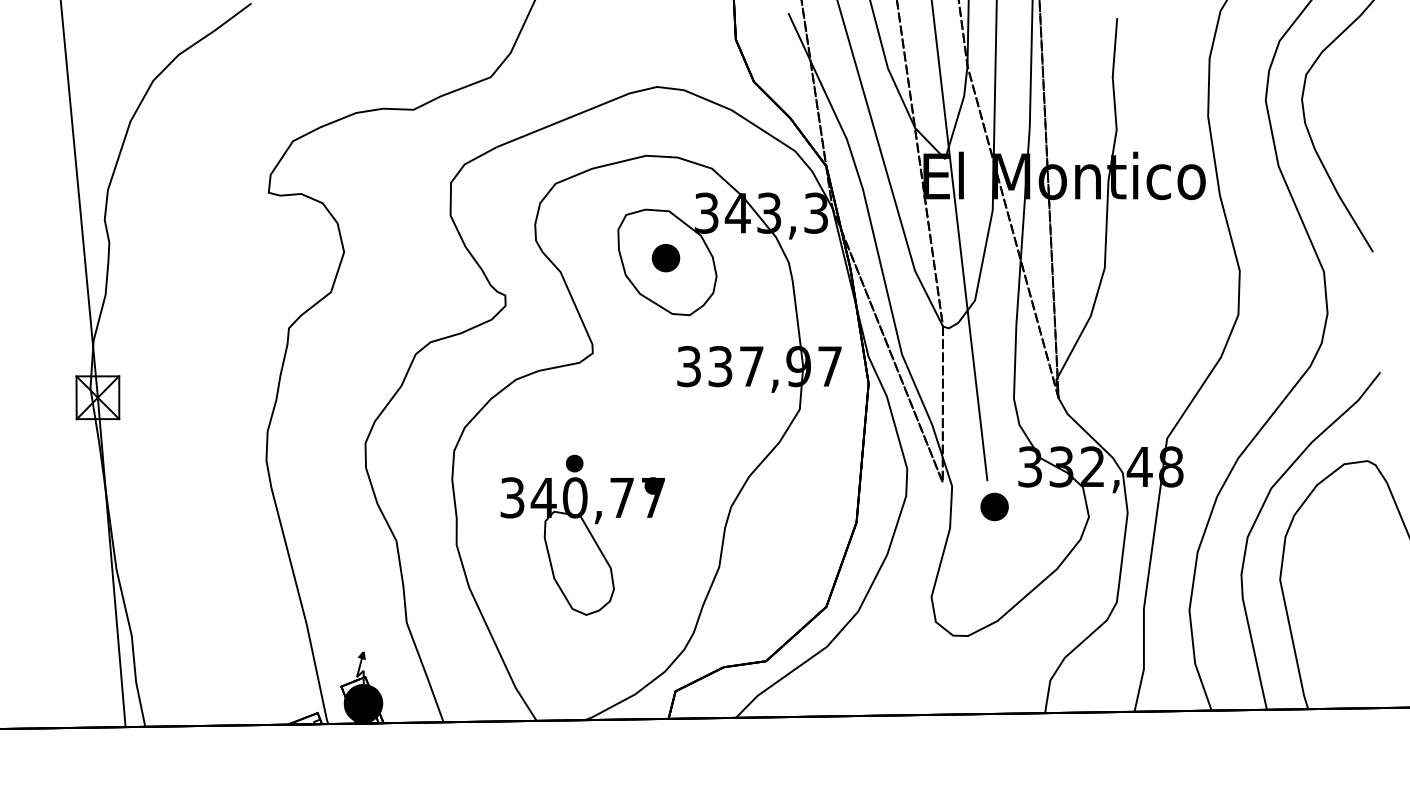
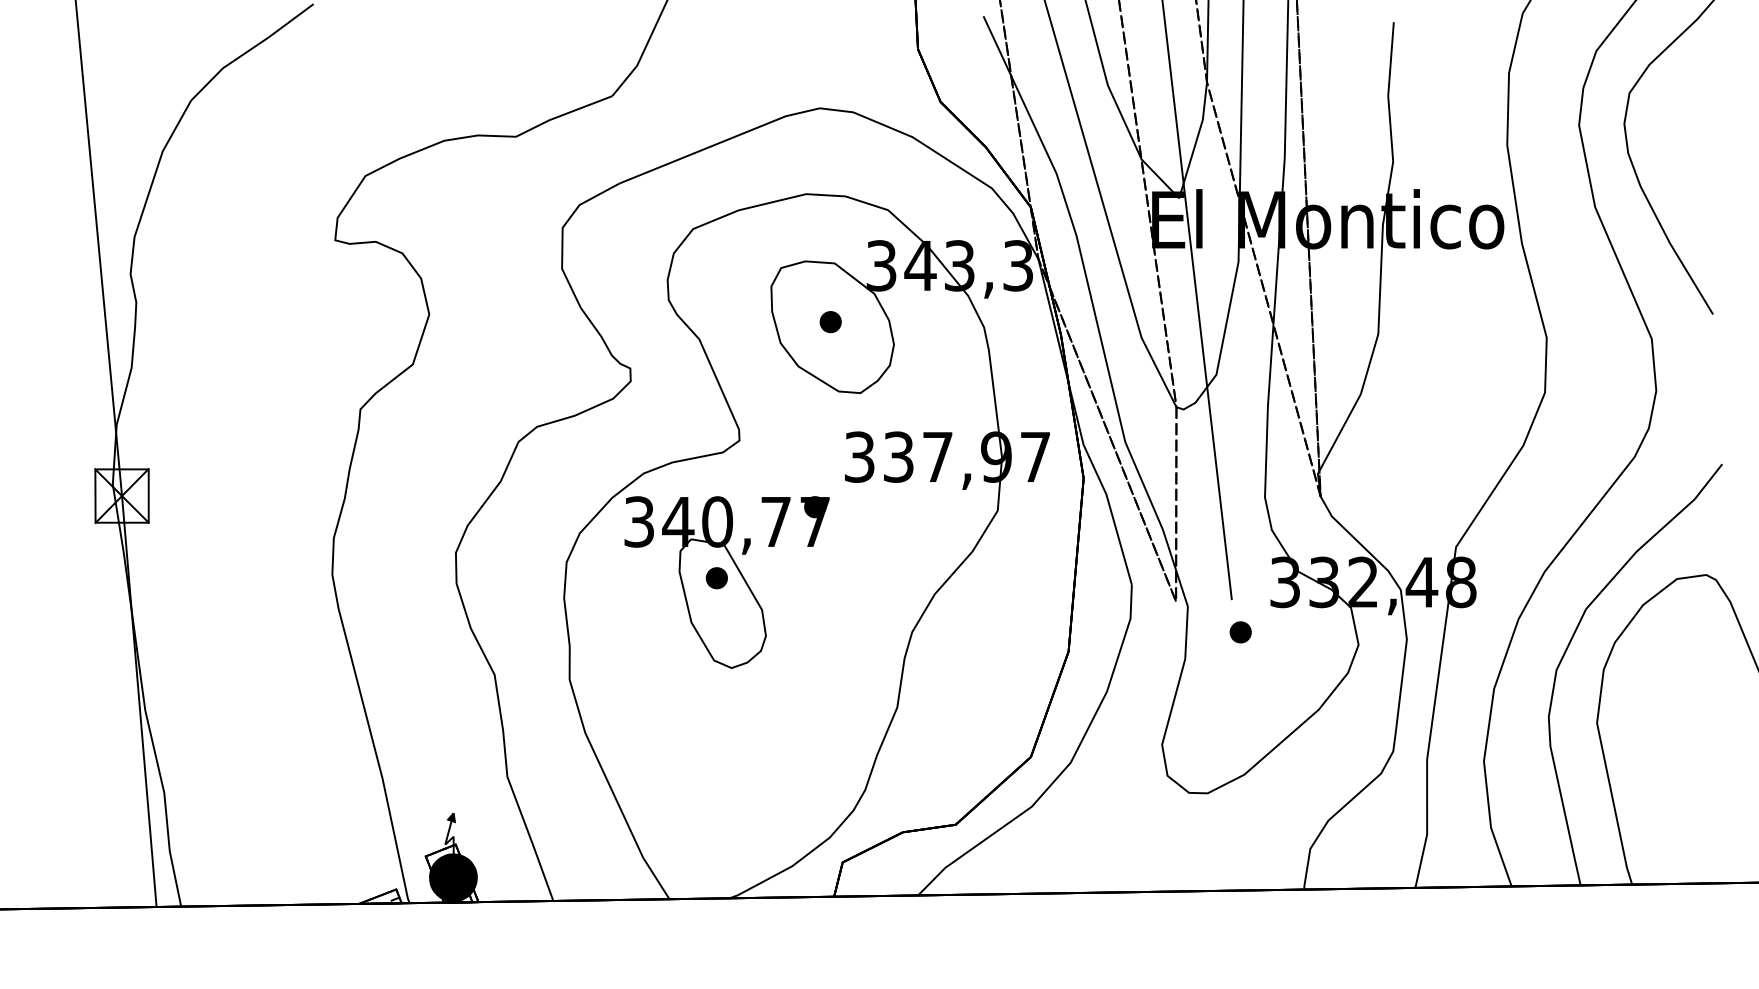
part: (665, 258) -> (830, 322), size x0.62
part: (994, 507) -> (1240, 632), size x0.62
part: (582, 546) -> (726, 582), moved

